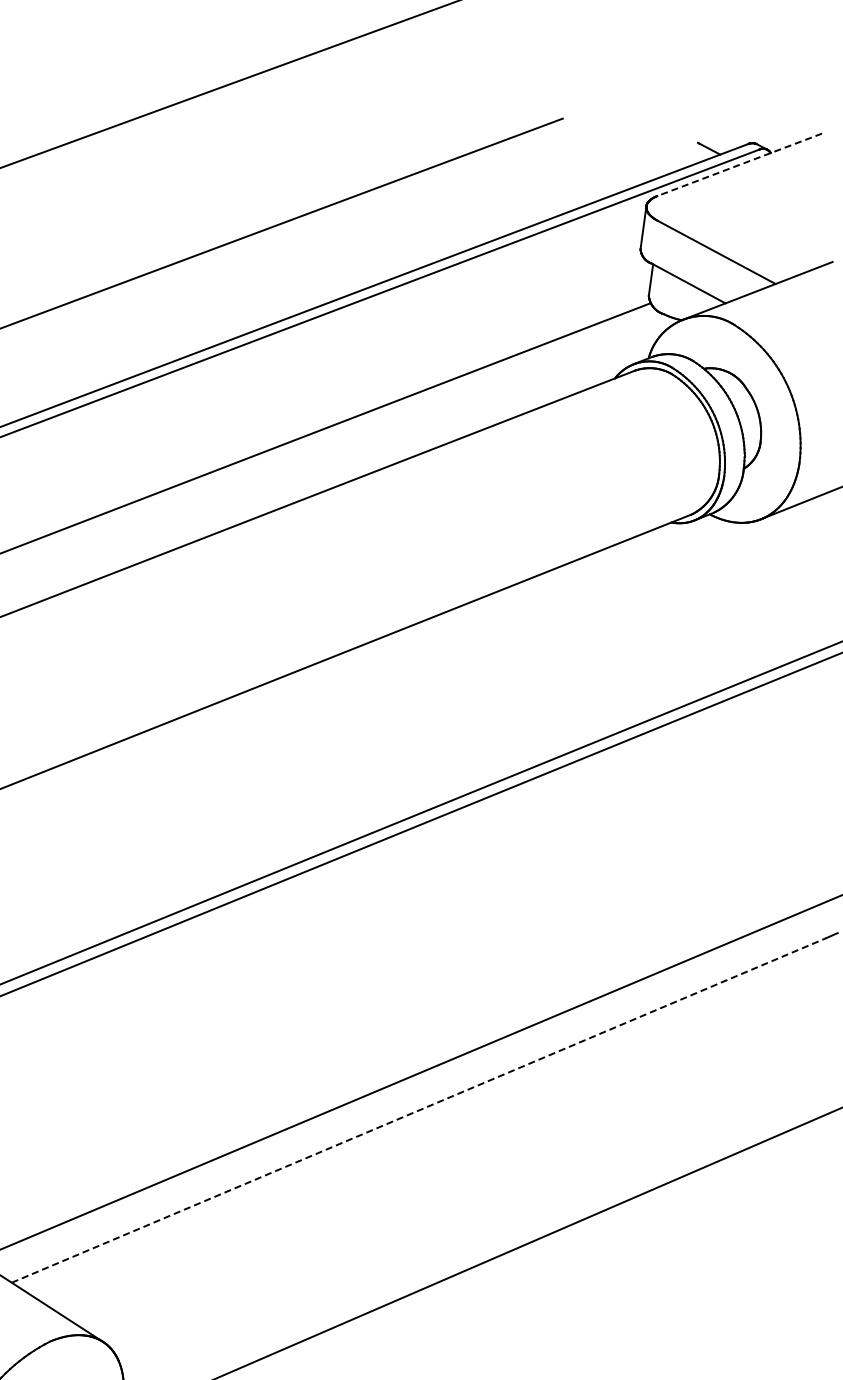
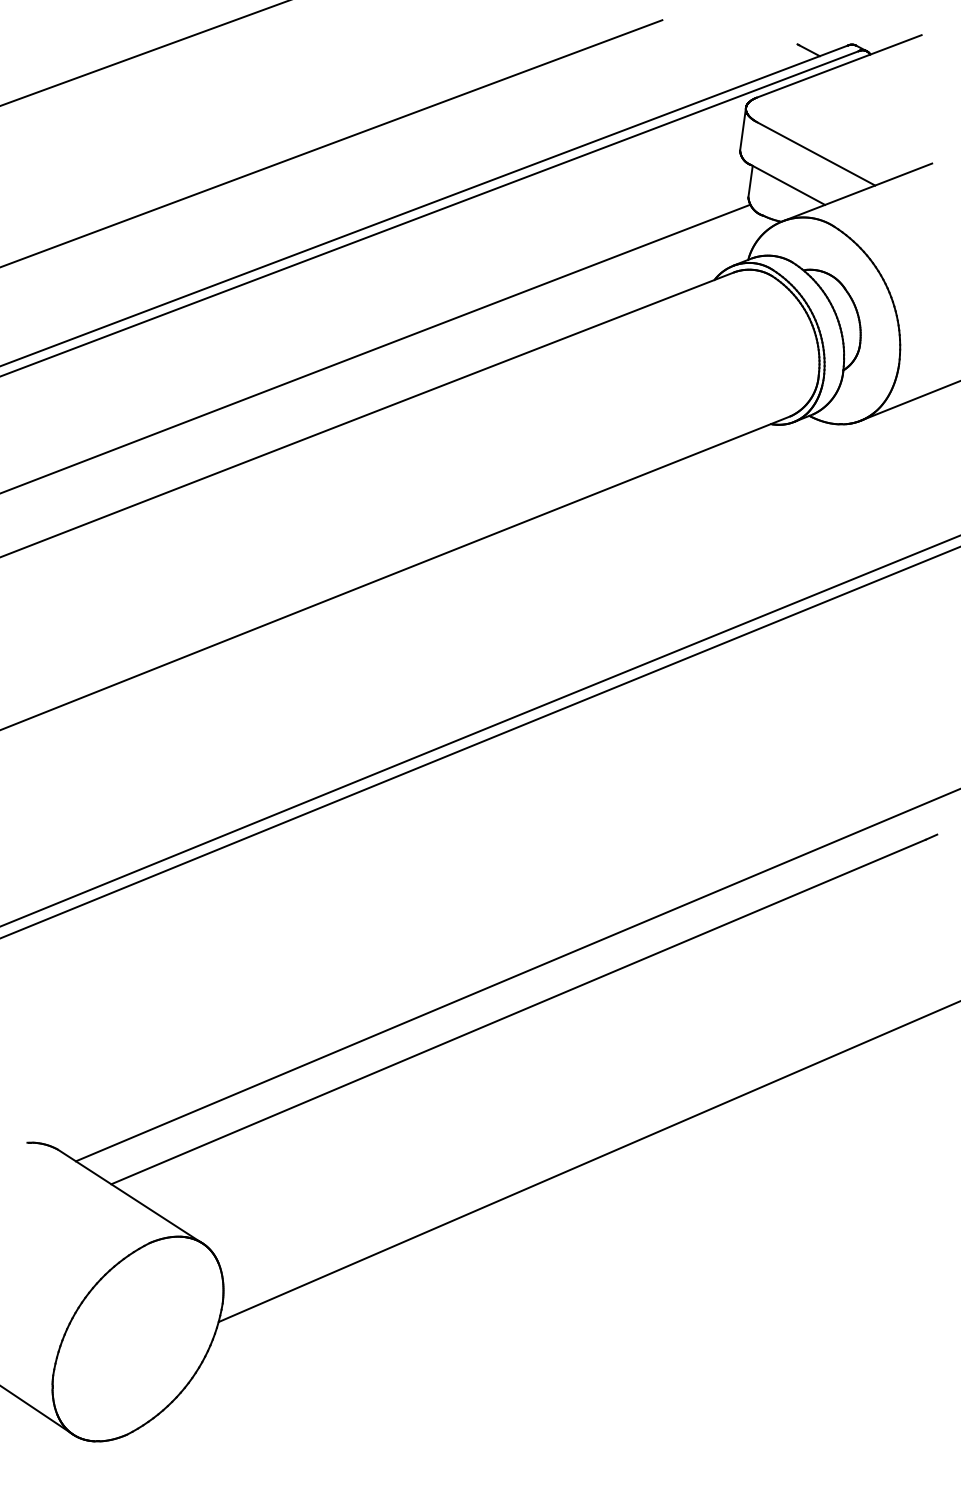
line: (738, 164) -> (838, 66), dashed -> solid
line: (419, 1109) -> (519, 1011), dashed -> solid

